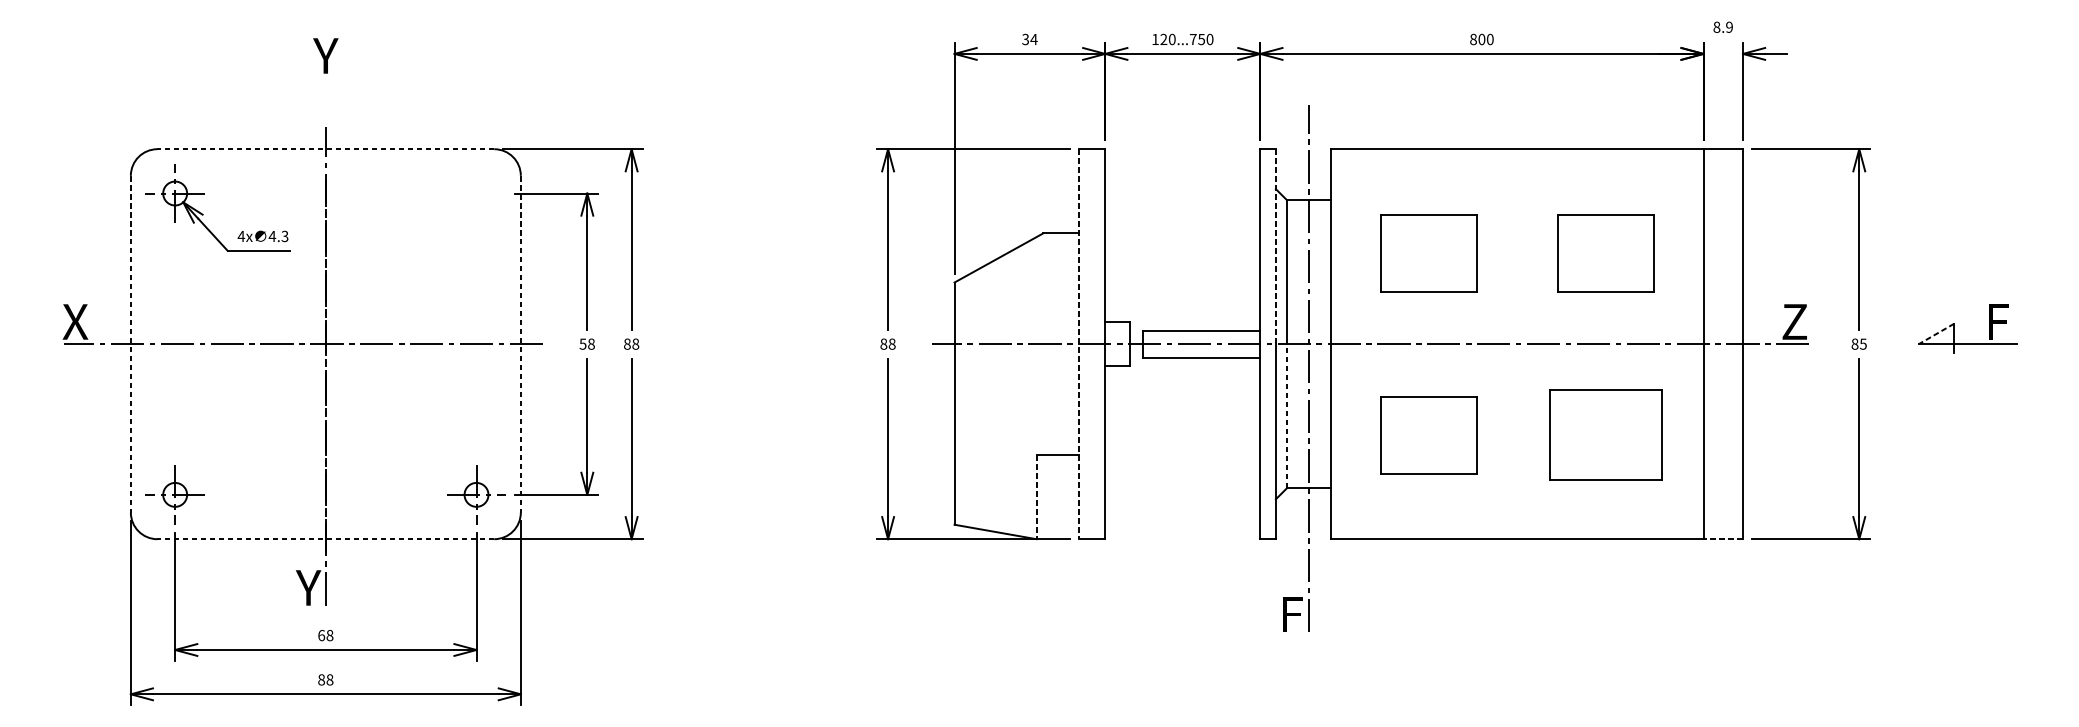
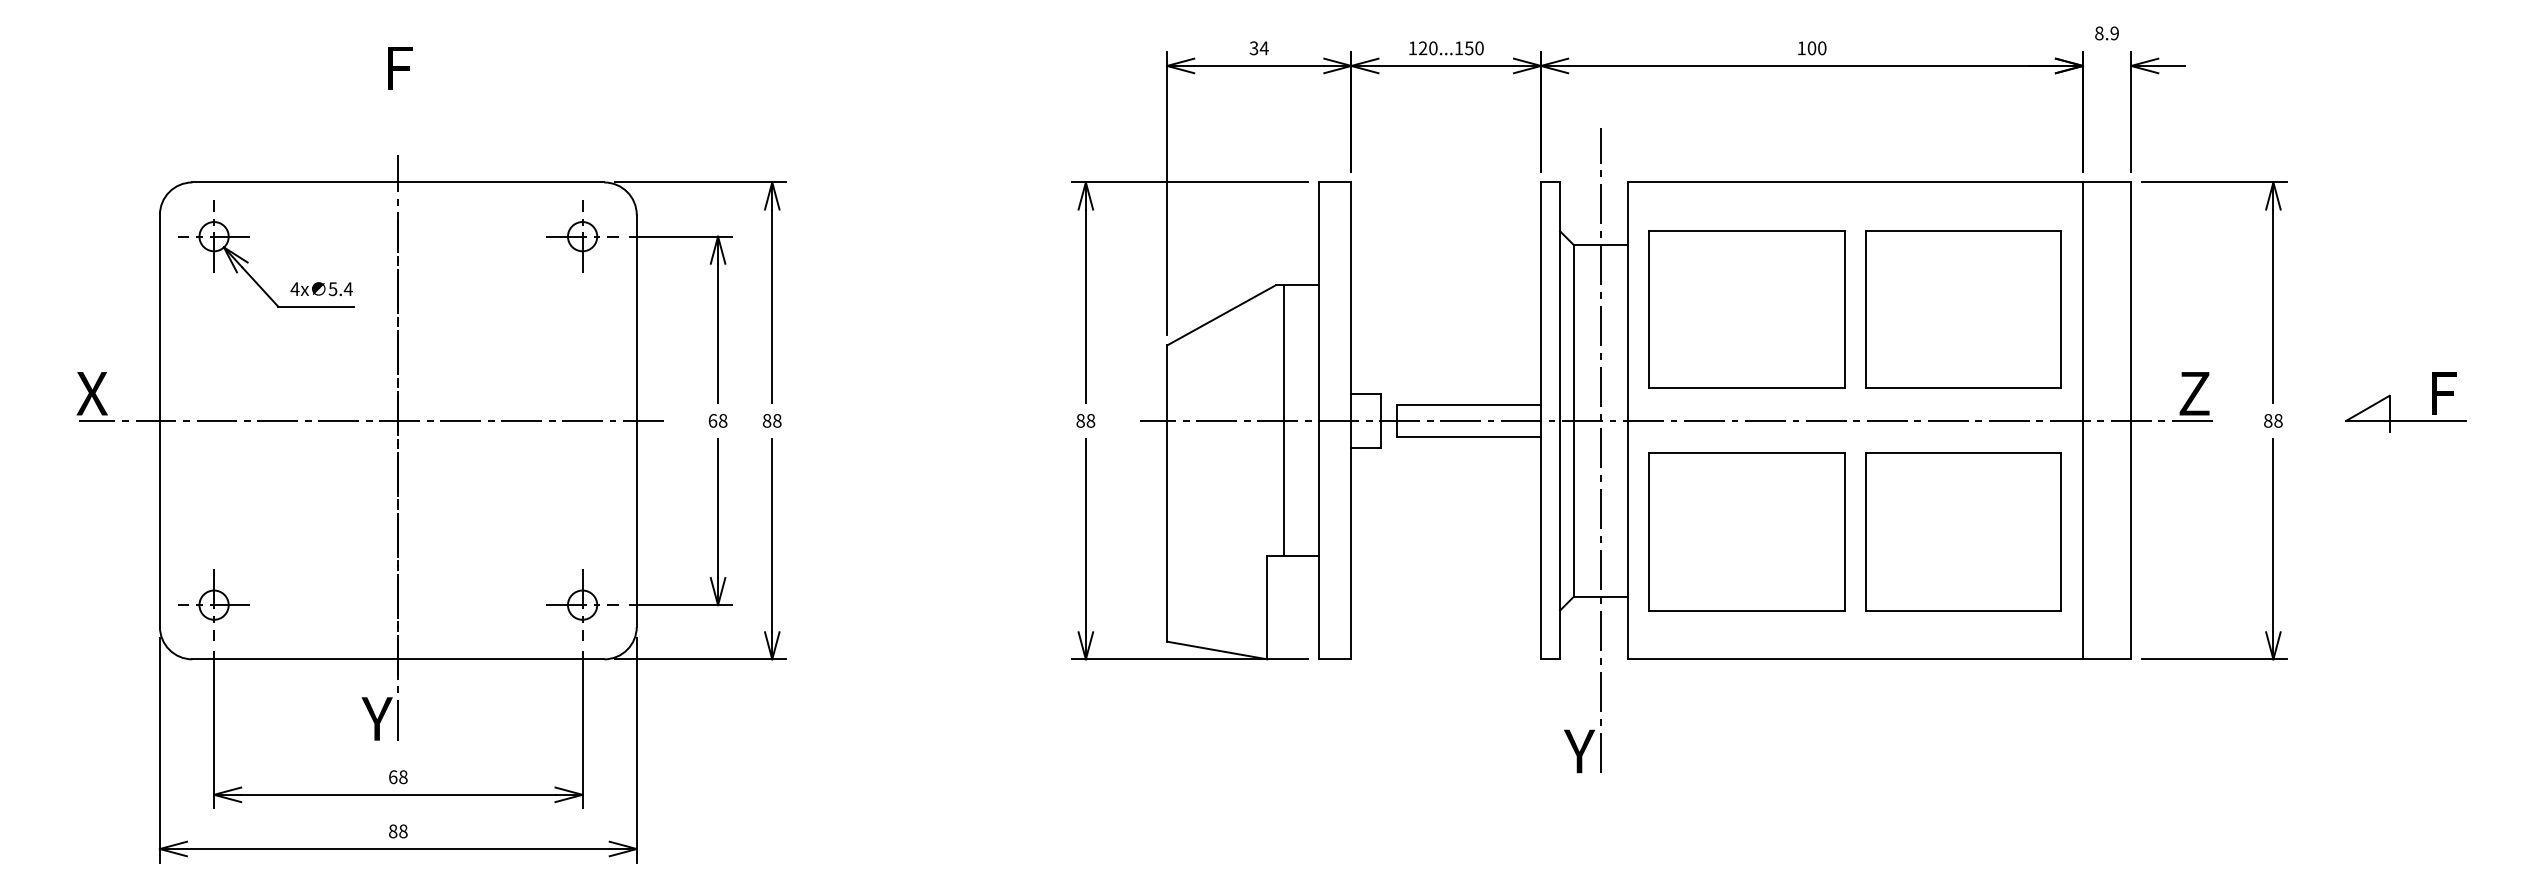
text: (1192, 39) -> (1458, 48), 120...750 -> 120...150
text: (1473, 39) -> (1801, 48), 800 -> 100
text: (325, 56) -> (398, 68), Y -> F
line: (325, 149) -> (398, 182), dashed -> solid
part: (476, 193) -> (582, 236), added
text: (278, 236) -> (340, 289), 4.3 -> 5.4
line: (1276, 247) -> (1560, 302), dashed -> solid
part: (1428, 253) -> (1746, 309), size x1.67
part: (1605, 253) -> (1963, 309), size x1.67
line: (1936, 334) -> (2367, 408), dashed -> solid
line: (130, 343) -> (159, 420), dashed -> solid
line: (520, 343) -> (636, 420), dashed -> solid
text: (582, 343) -> (712, 420), 58 -> 68
line: (1049, 343) -> (1283, 420), added
text: (1863, 343) -> (2278, 420), 85 -> 88
line: (1078, 344) -> (1318, 421), dashed -> solid
line: (1286, 415) -> (1573, 508), dashed -> solid
part: (1428, 434) -> (1746, 531), size x1.67
part: (1605, 434) -> (1963, 531), size x1.43
line: (1036, 497) -> (1267, 608), dashed -> solid
line: (325, 539) -> (398, 659), dashed -> solid
line: (1722, 539) -> (2106, 659), dashed -> solid
text: (1291, 614) -> (1579, 751), F -> Y

